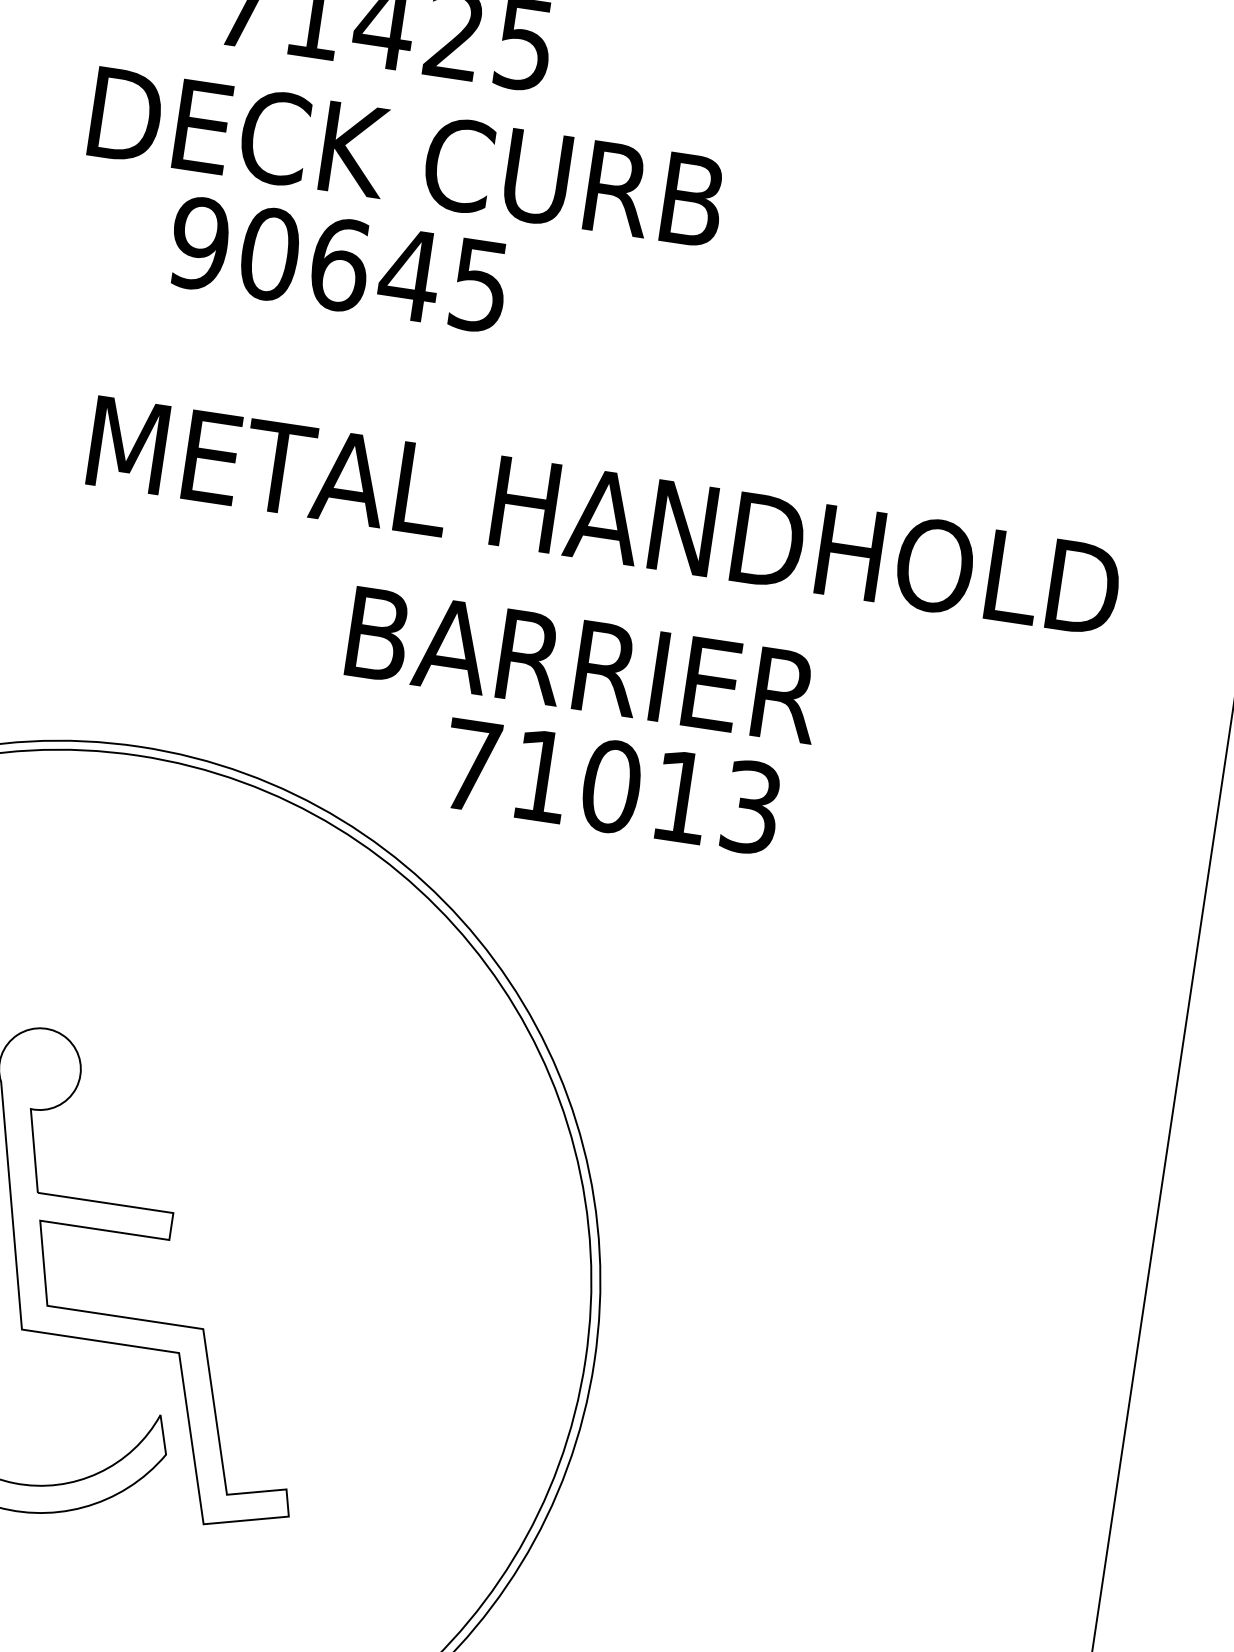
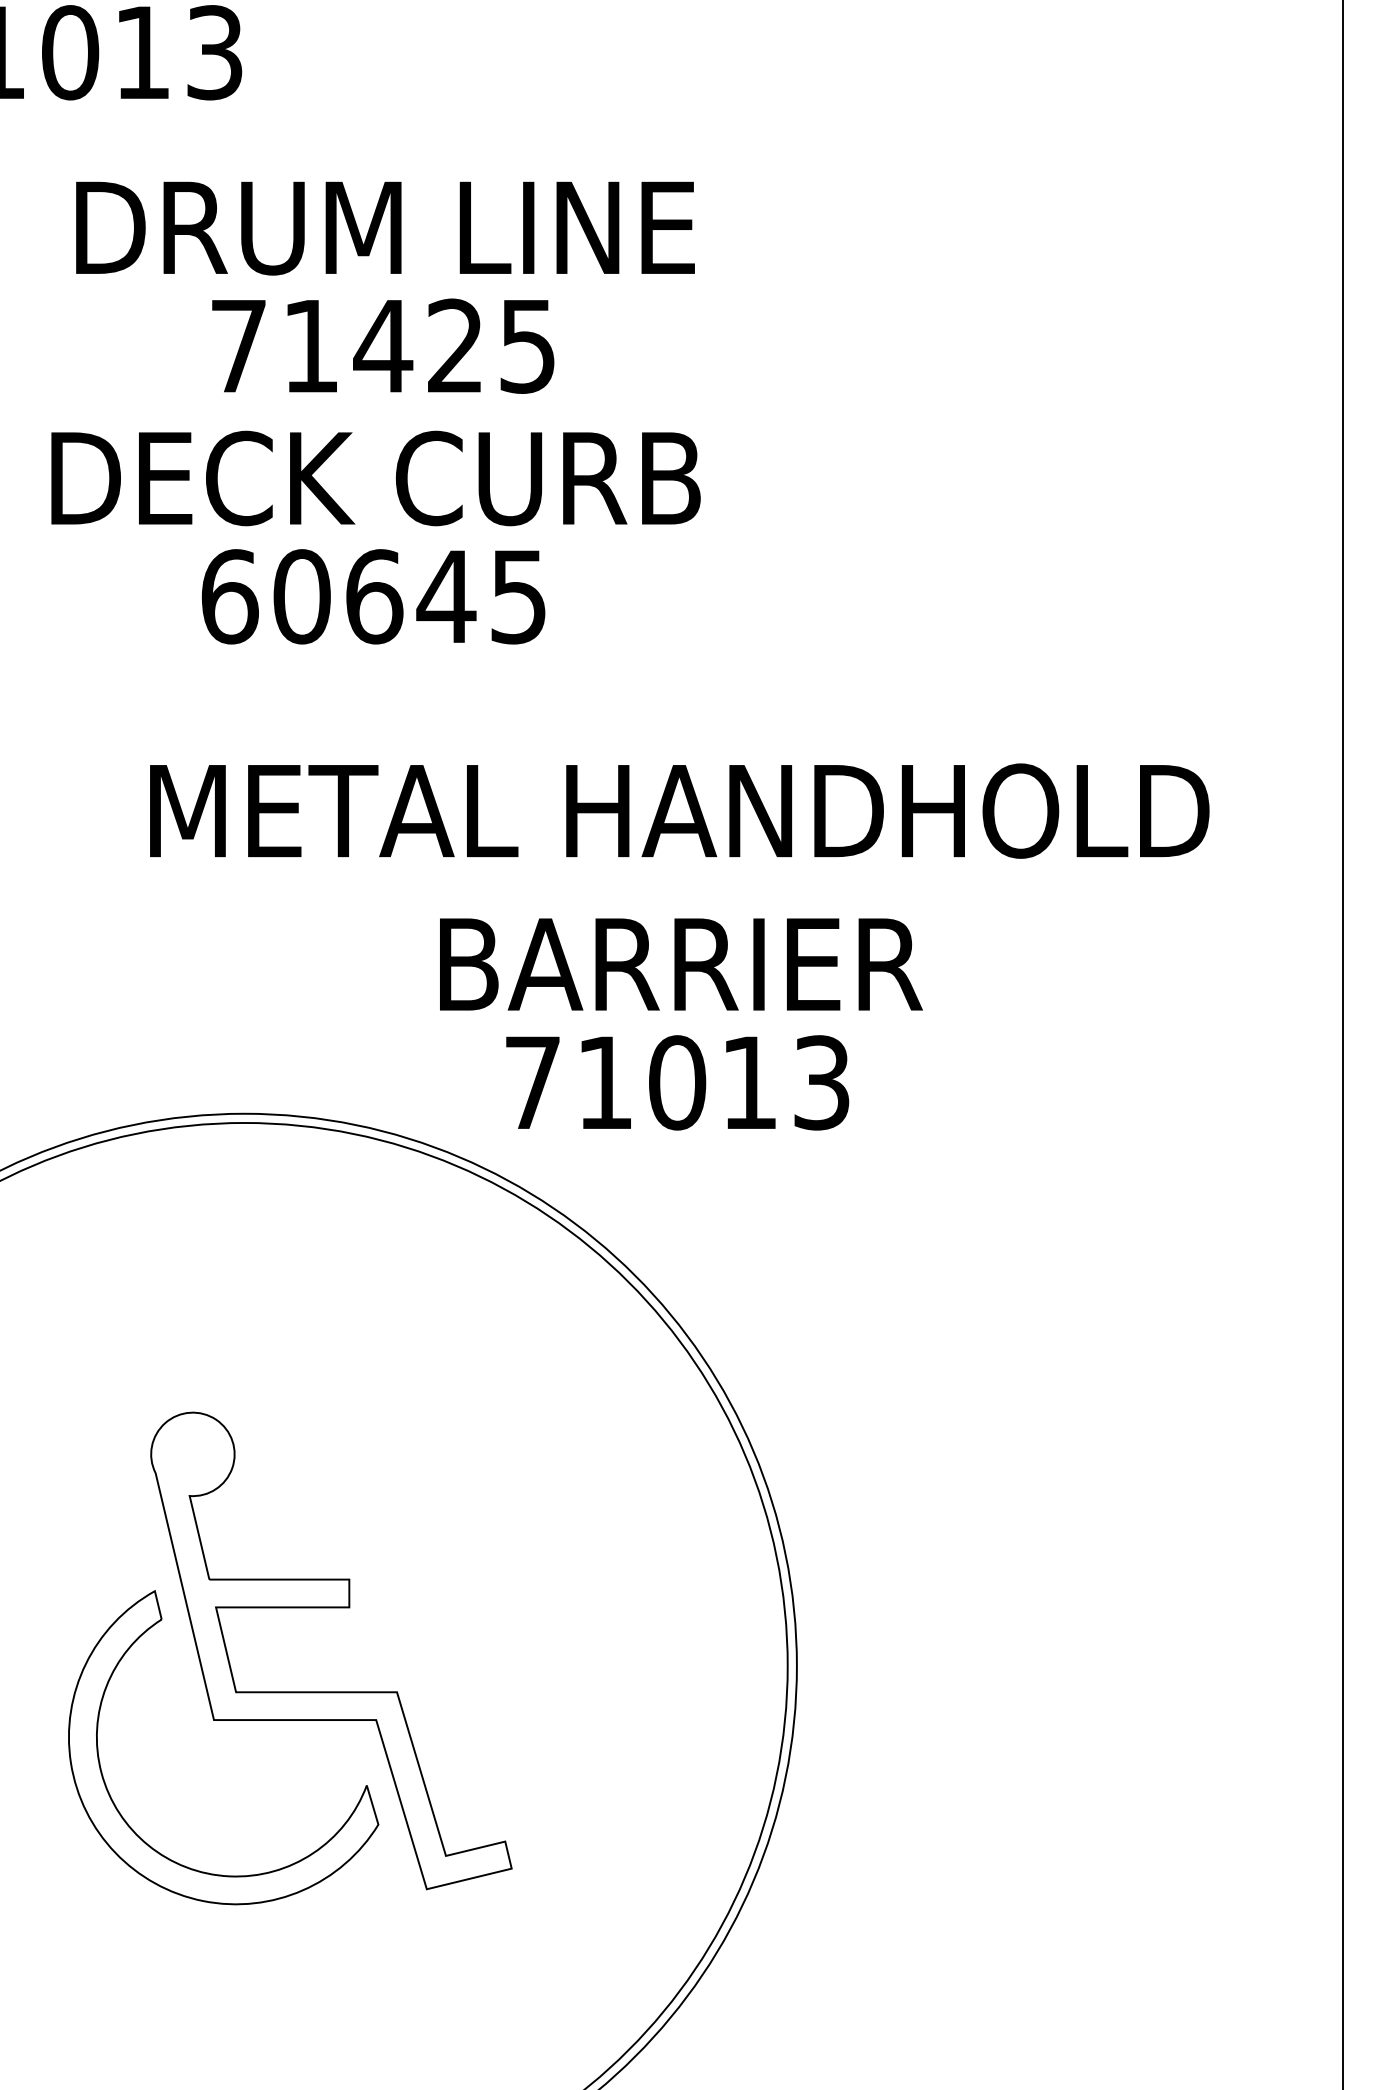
text: (406, 157) -> (375, 478), moved
text: (199, 243) -> (229, 596), 90645 -> 60645
text: (611, 786) -> (677, 1082), moved

